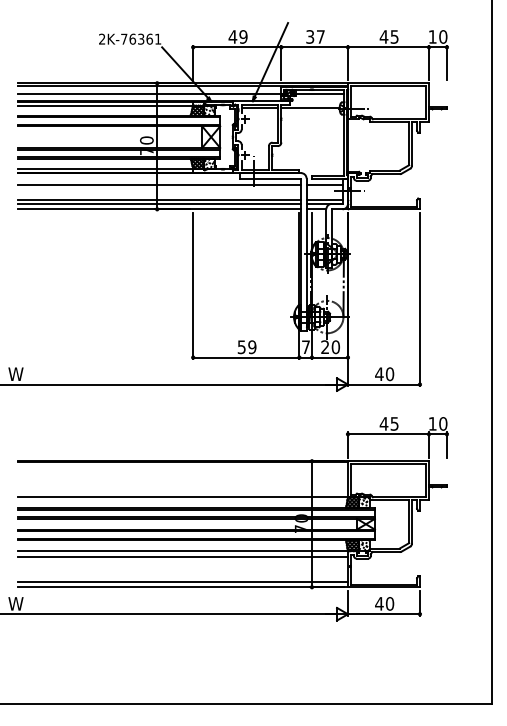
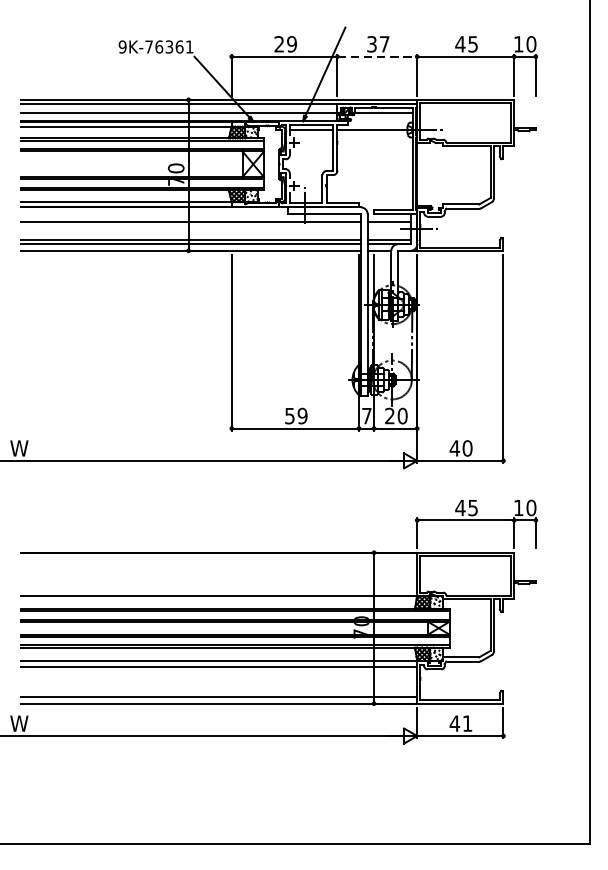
text: (232, 36) -> (278, 43), 49 -> 29
text: (101, 38) -> (121, 46), 2K-76361 -> 9K-76361
line: (315, 47) -> (378, 56), solid -> dashed
text: (389, 603) -> (466, 723), 40 -> 41

